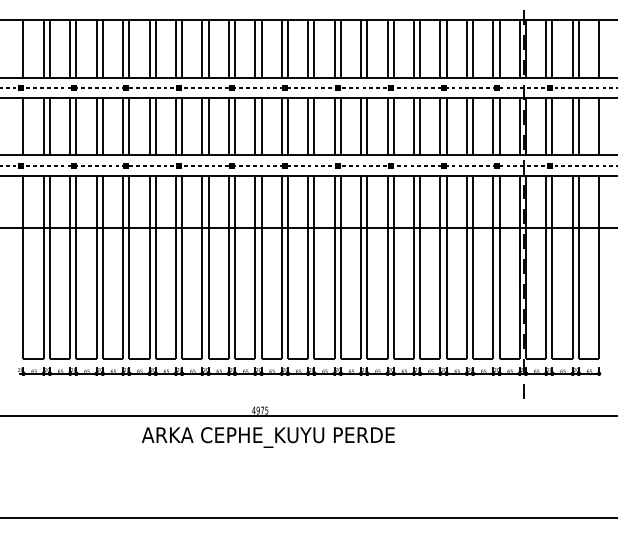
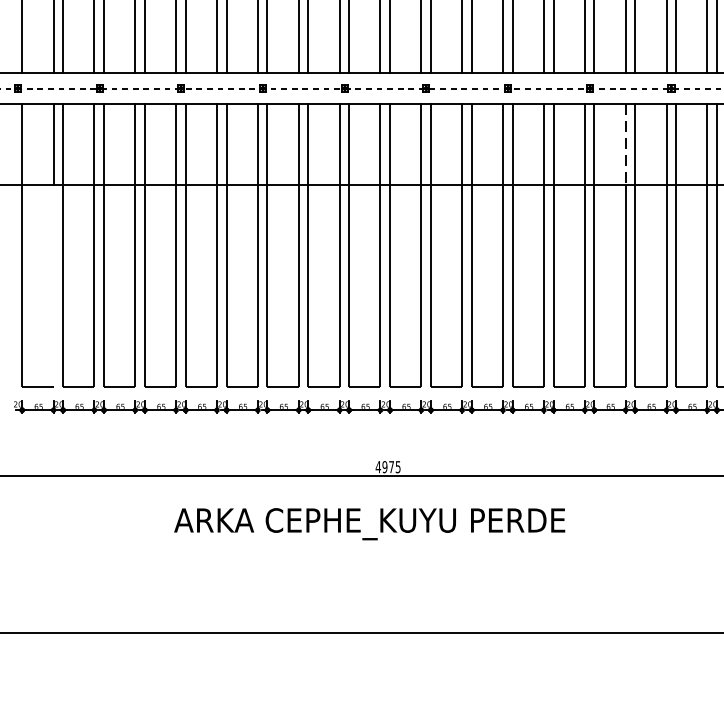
line: (414, 202) -> (626, 145), solid -> dashed
line: (43, 292) -> (53, 284), removed
text: (267, 437) -> (368, 524), moved

